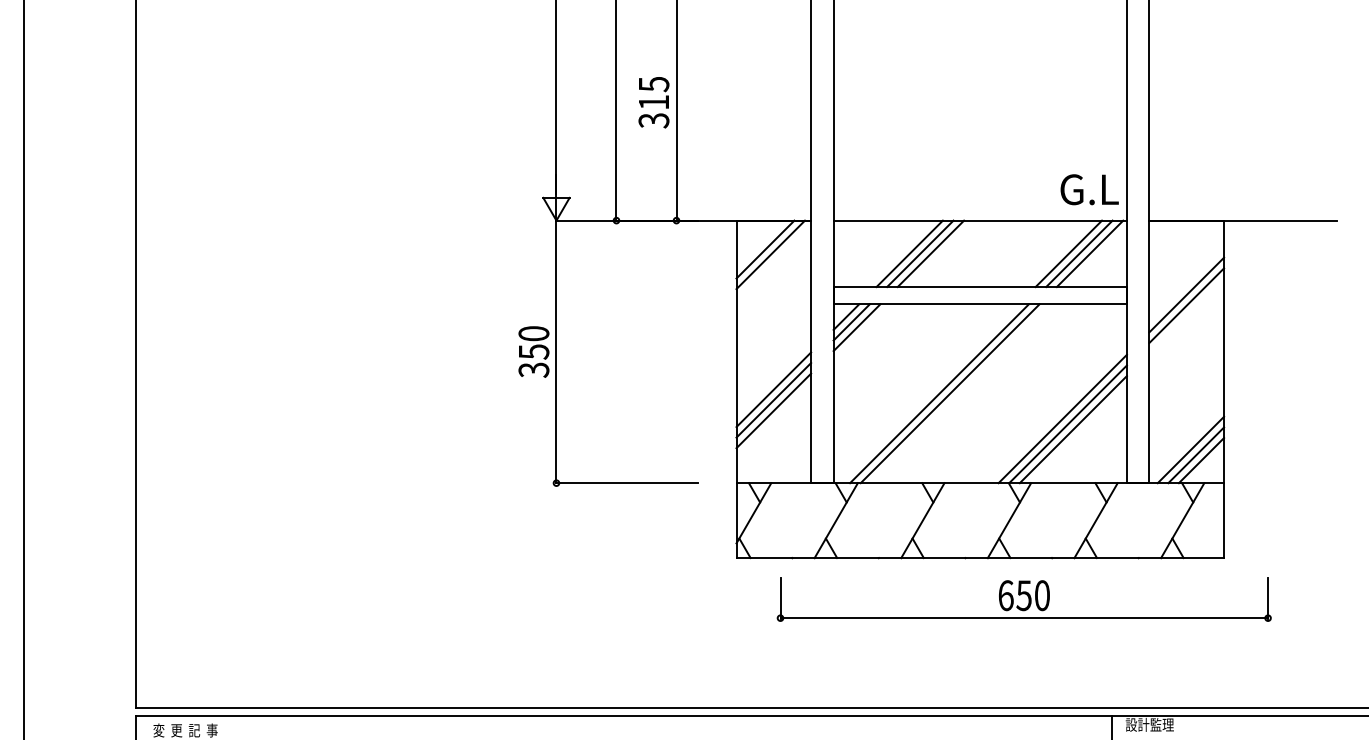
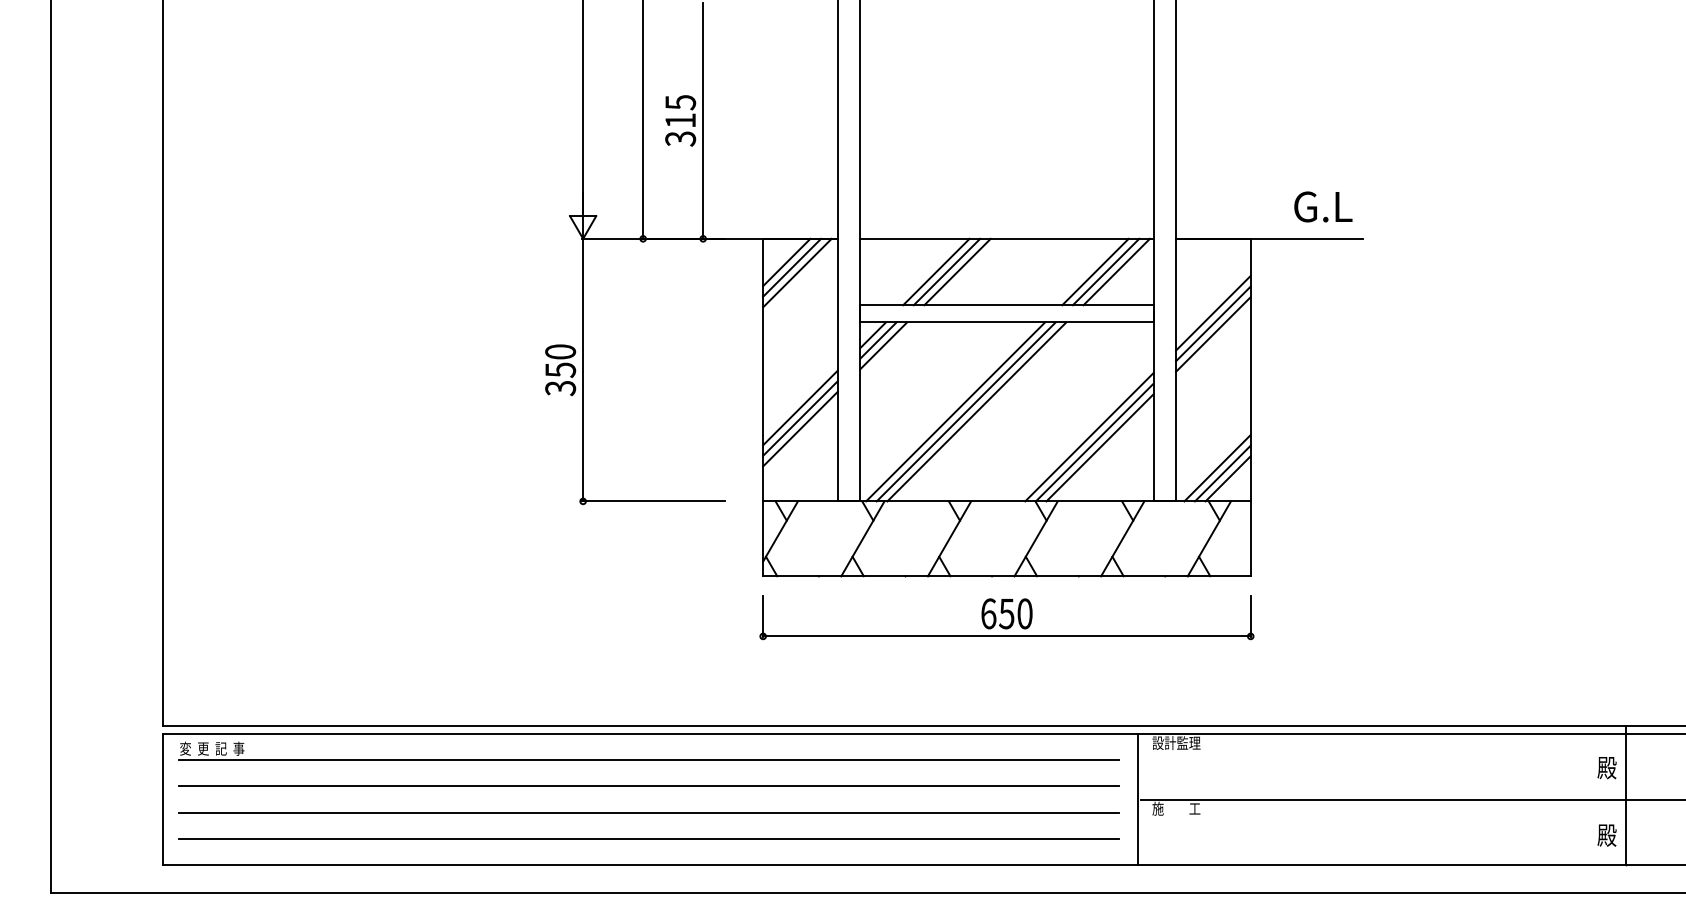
text: (1089, 189) -> (1323, 206), moved
line: (759, 244) -> (786, 262), added
line: (1186, 316) -> (1213, 334), added
line: (928, 393) -> (955, 411), added
part: (1023, 599) -> (1006, 617), moved

